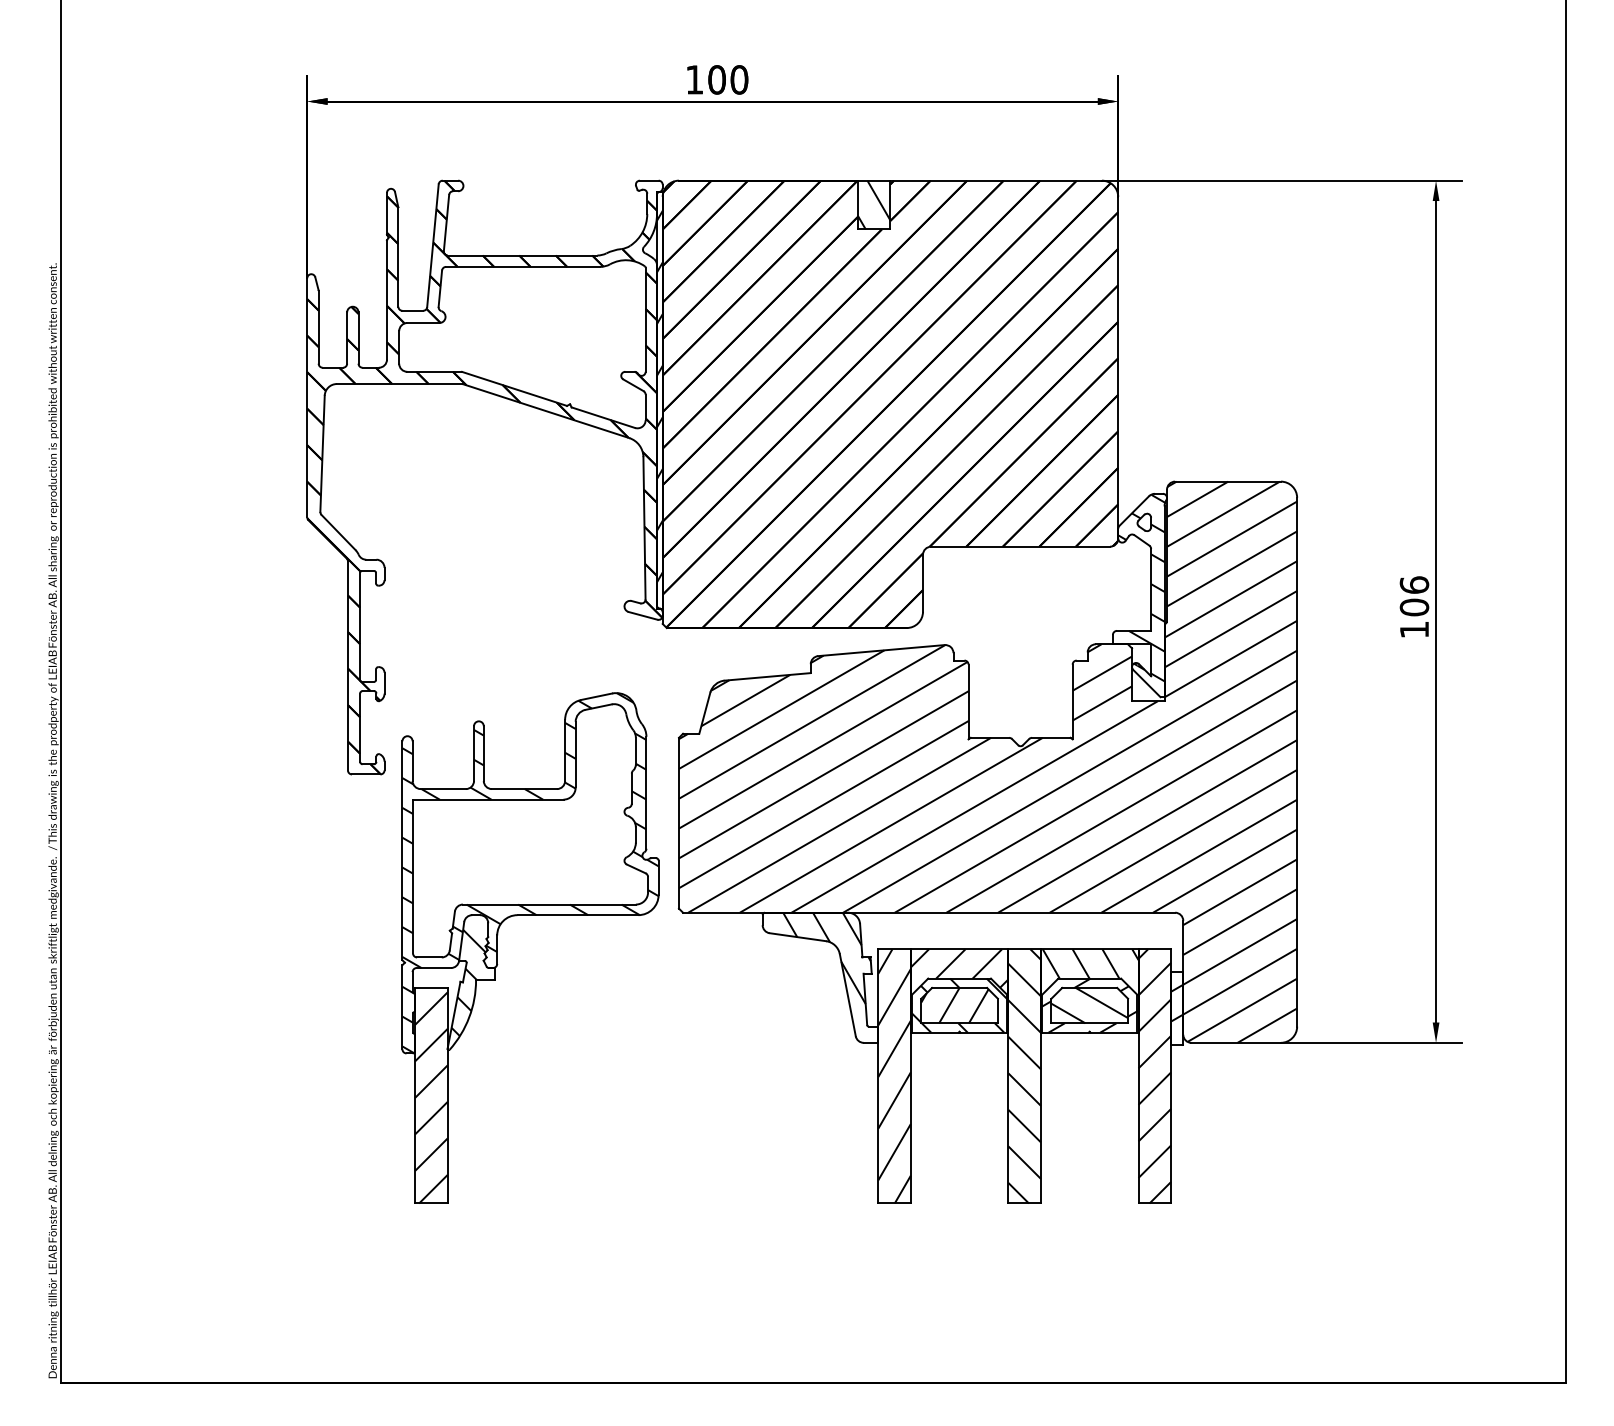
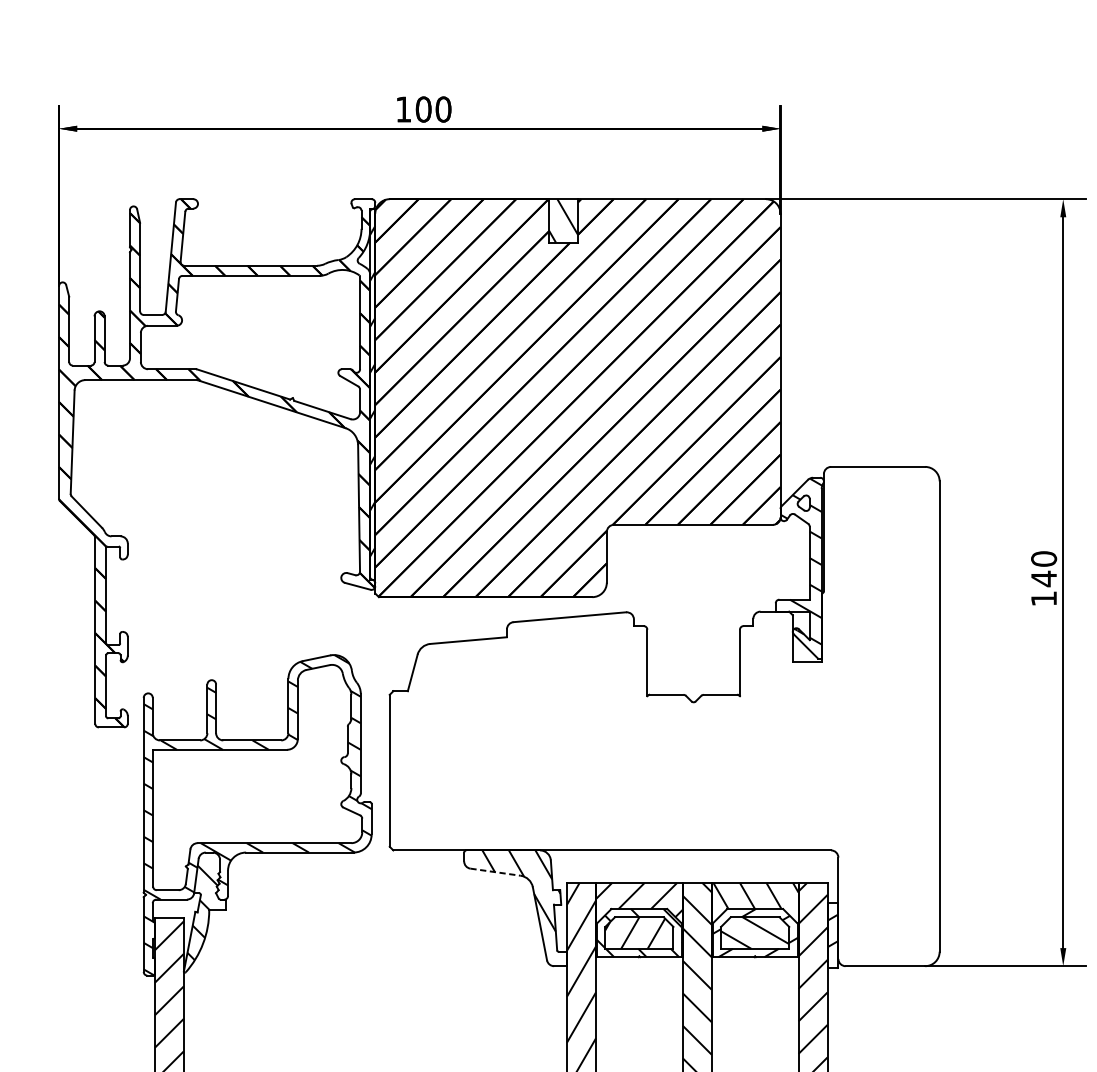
text: (1414, 596) -> (1044, 569), 106 -> 140
hatch: (987, 761) -> (664, 715), removed
line: (797, 937) -> (495, 872), solid -> dashed

